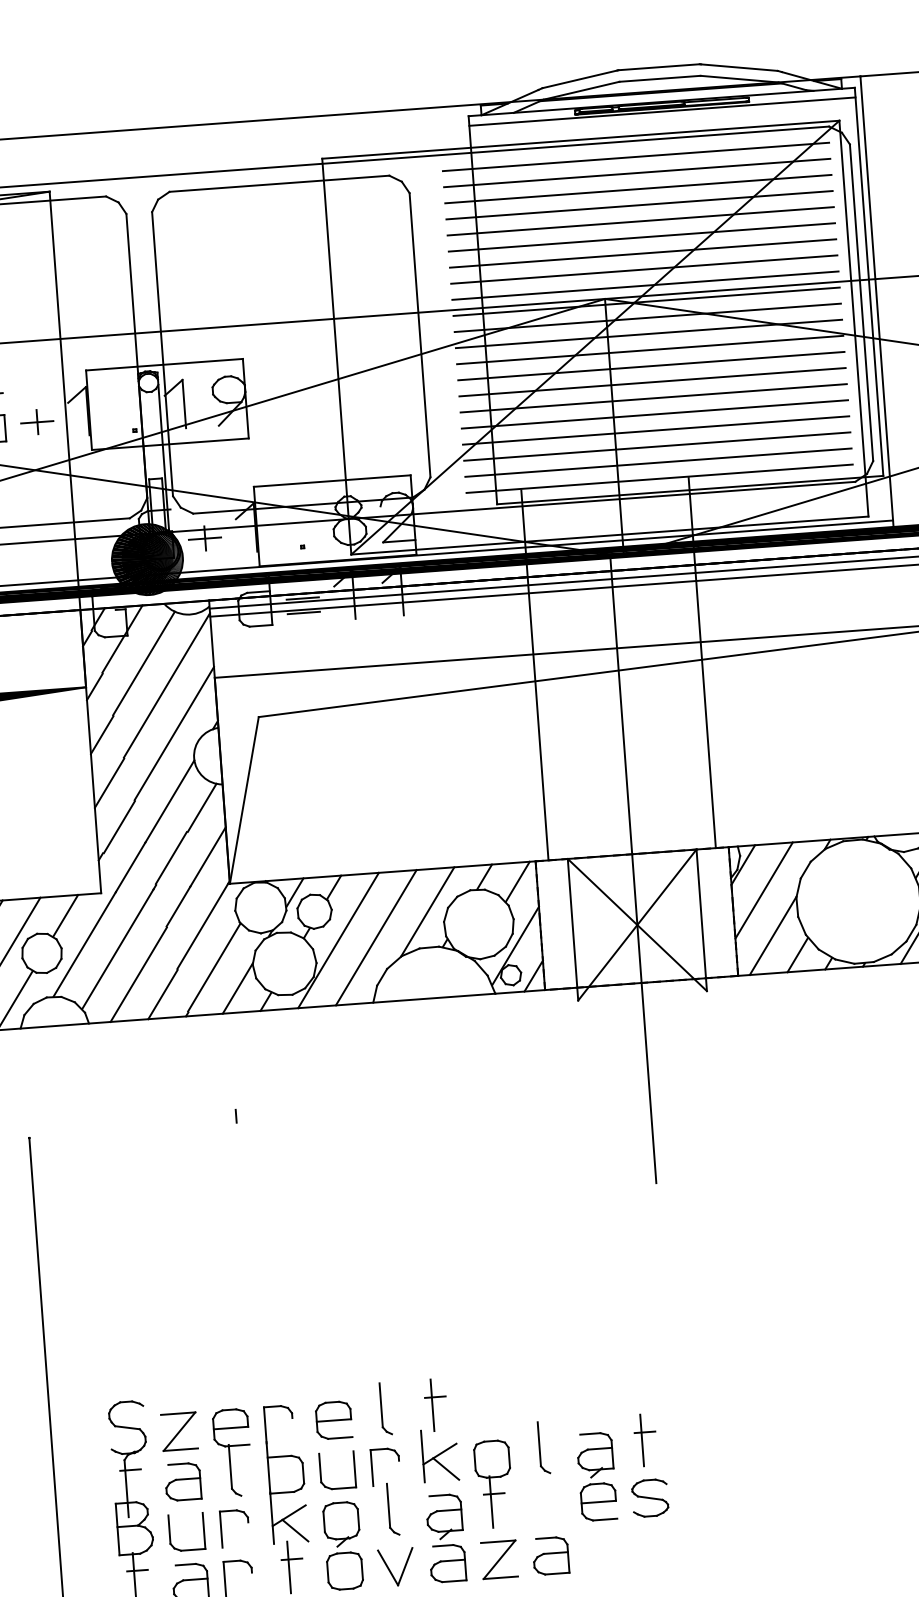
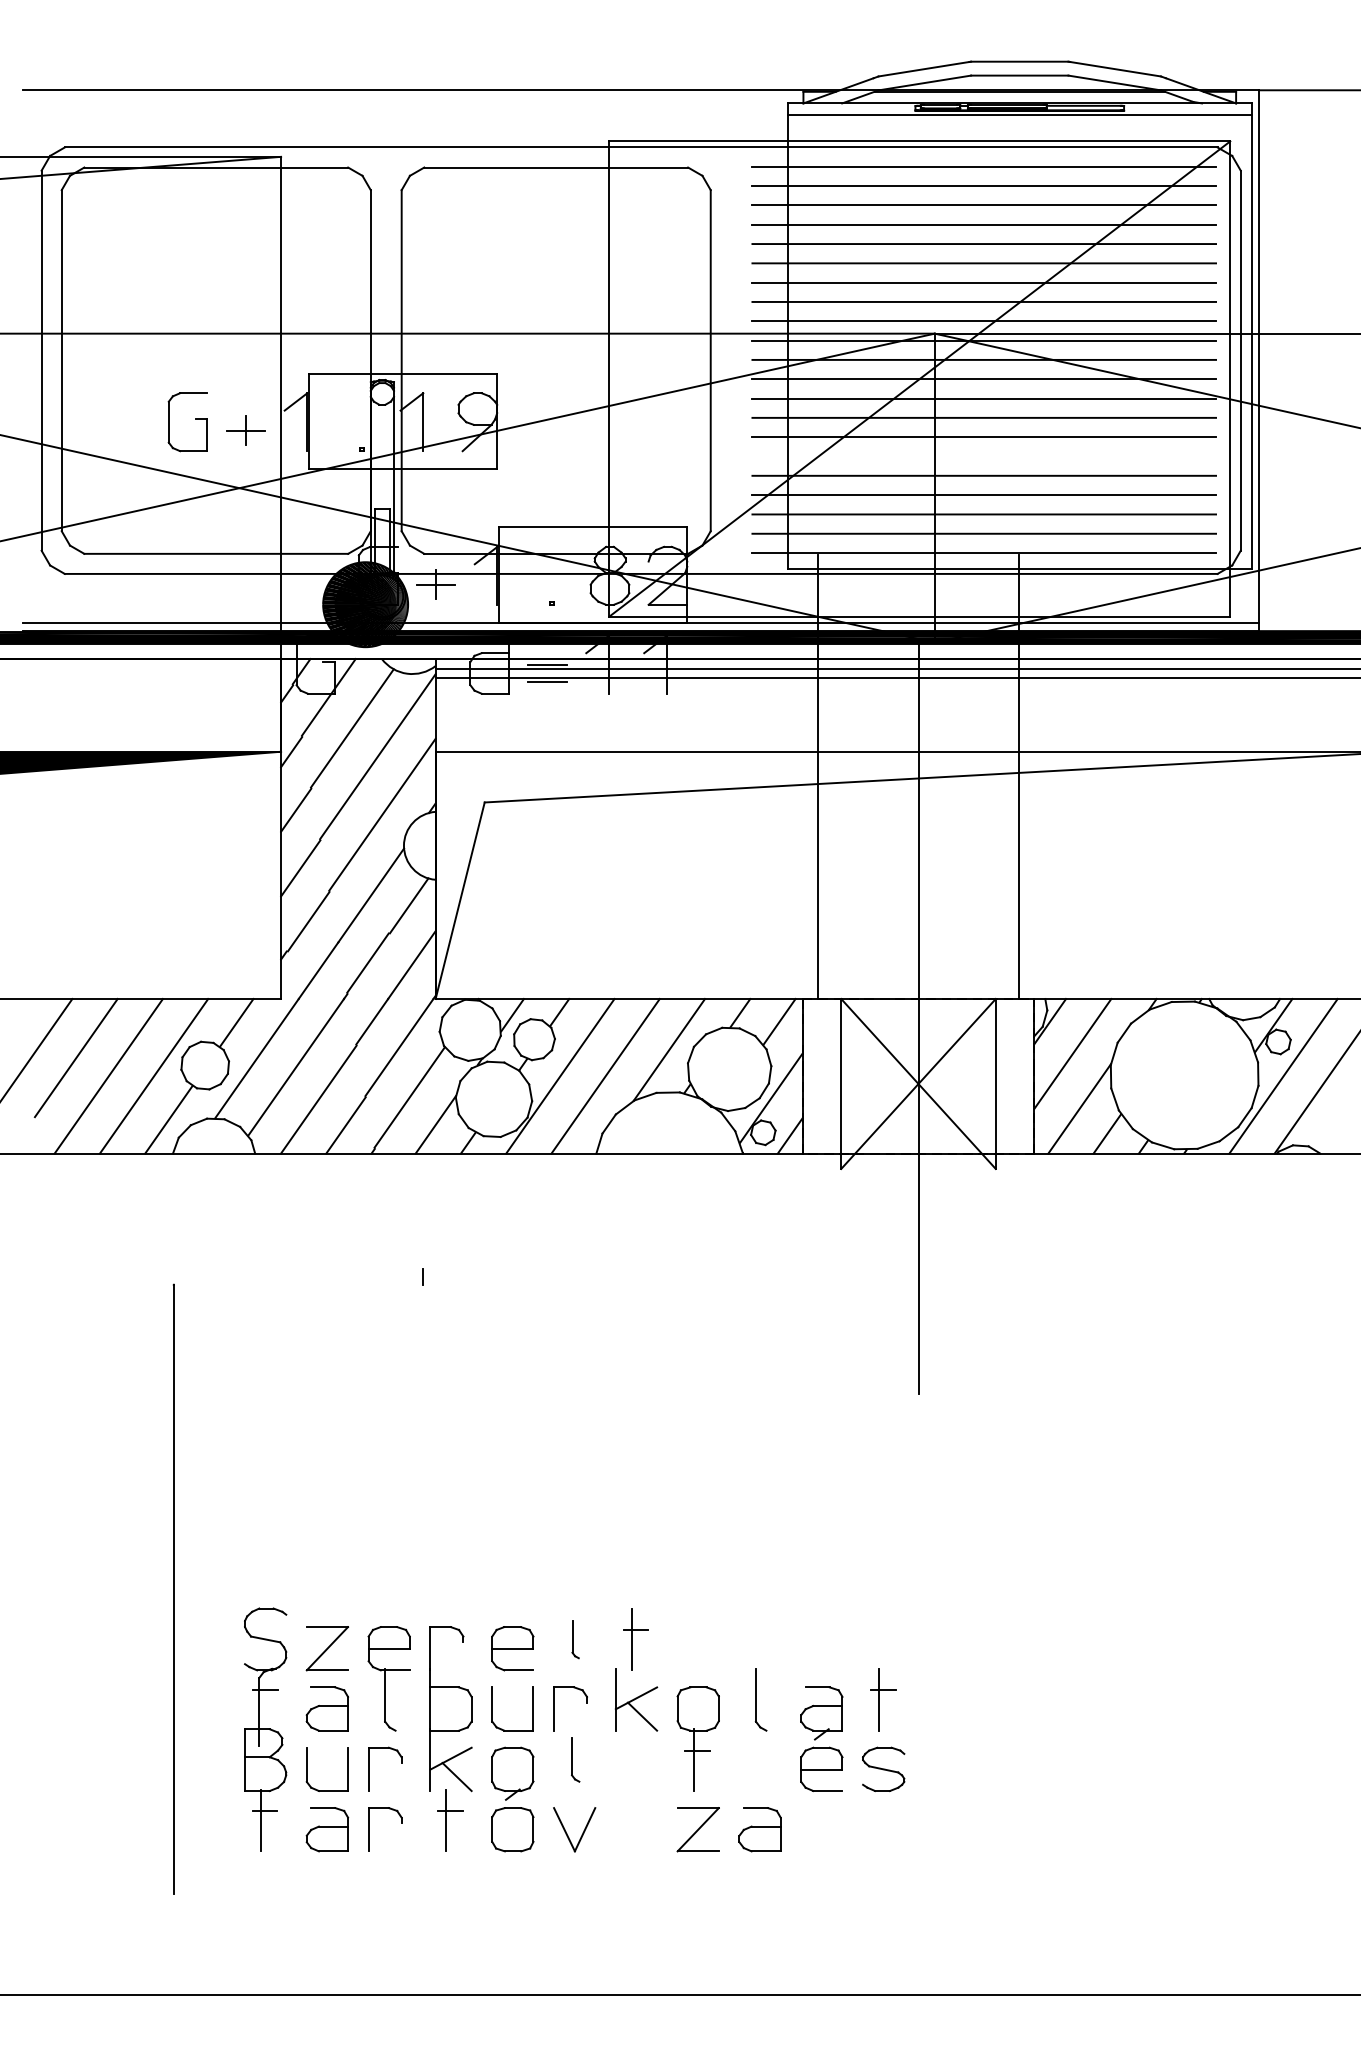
line: (653, 398) -> (984, 456), removed
part: (385, 1408) -> (575, 1639), size x0.6
part: (392, 1508) -> (575, 1759), size x0.7
part: (446, 1538) -> (636, 1799), removed

